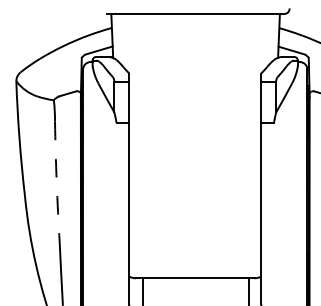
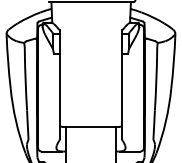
arc: (56, 181) -> (25, 81), dashed -> solid

